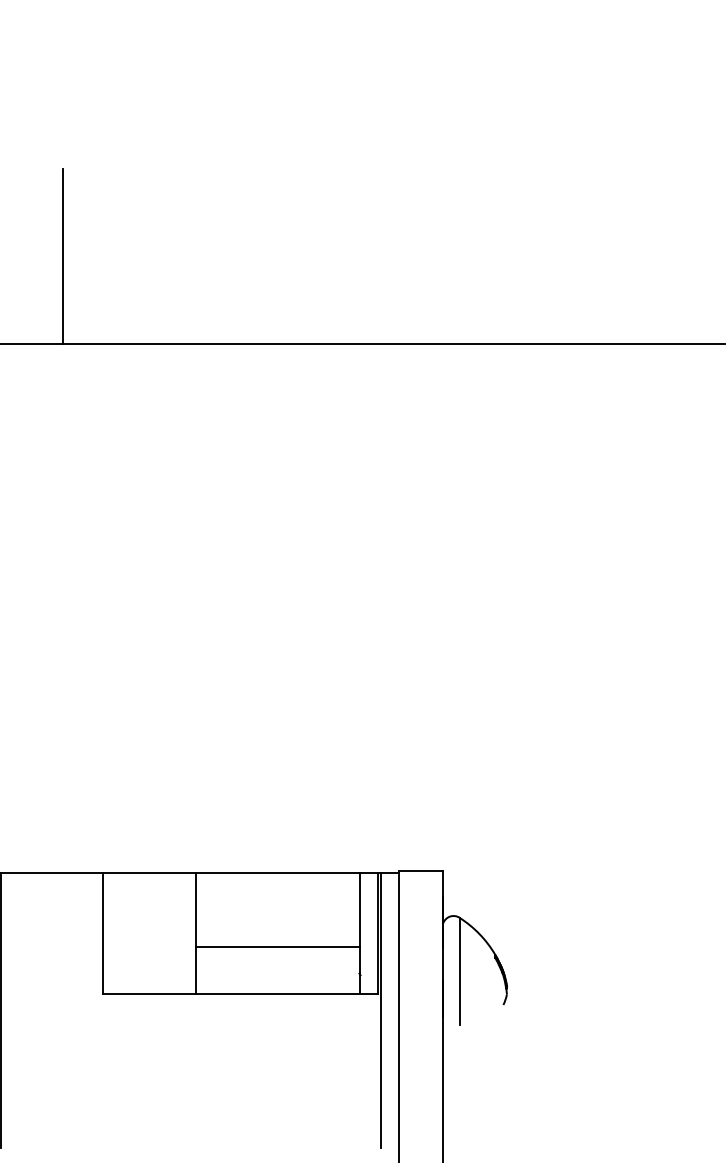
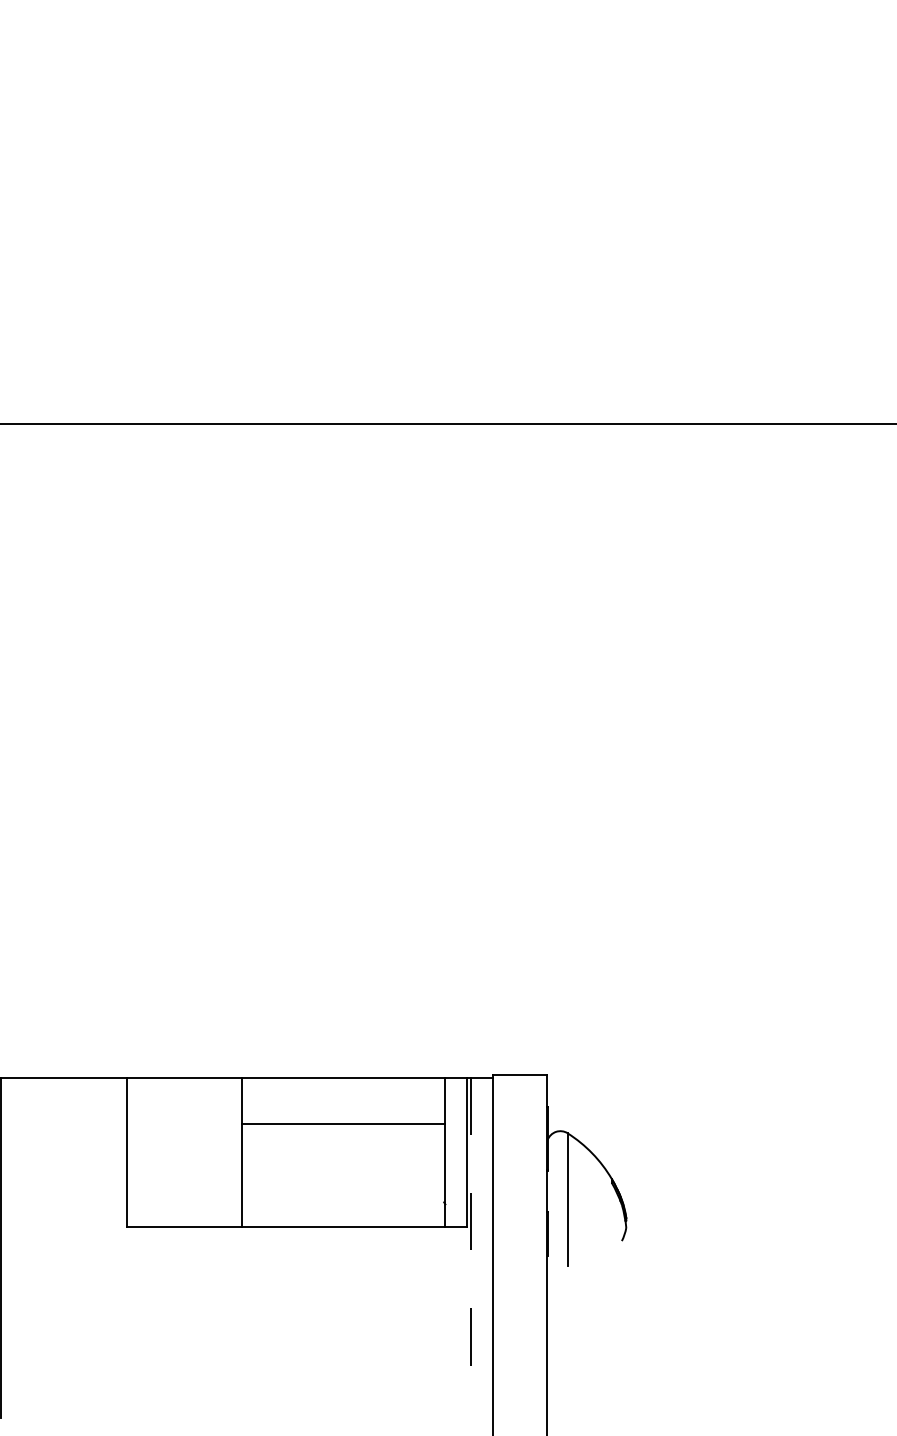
line: (63, 256) -> (78, 316), removed
line: (277, 947) -> (343, 1124), moved
line: (381, 1010) -> (471, 1247), solid -> dashed

